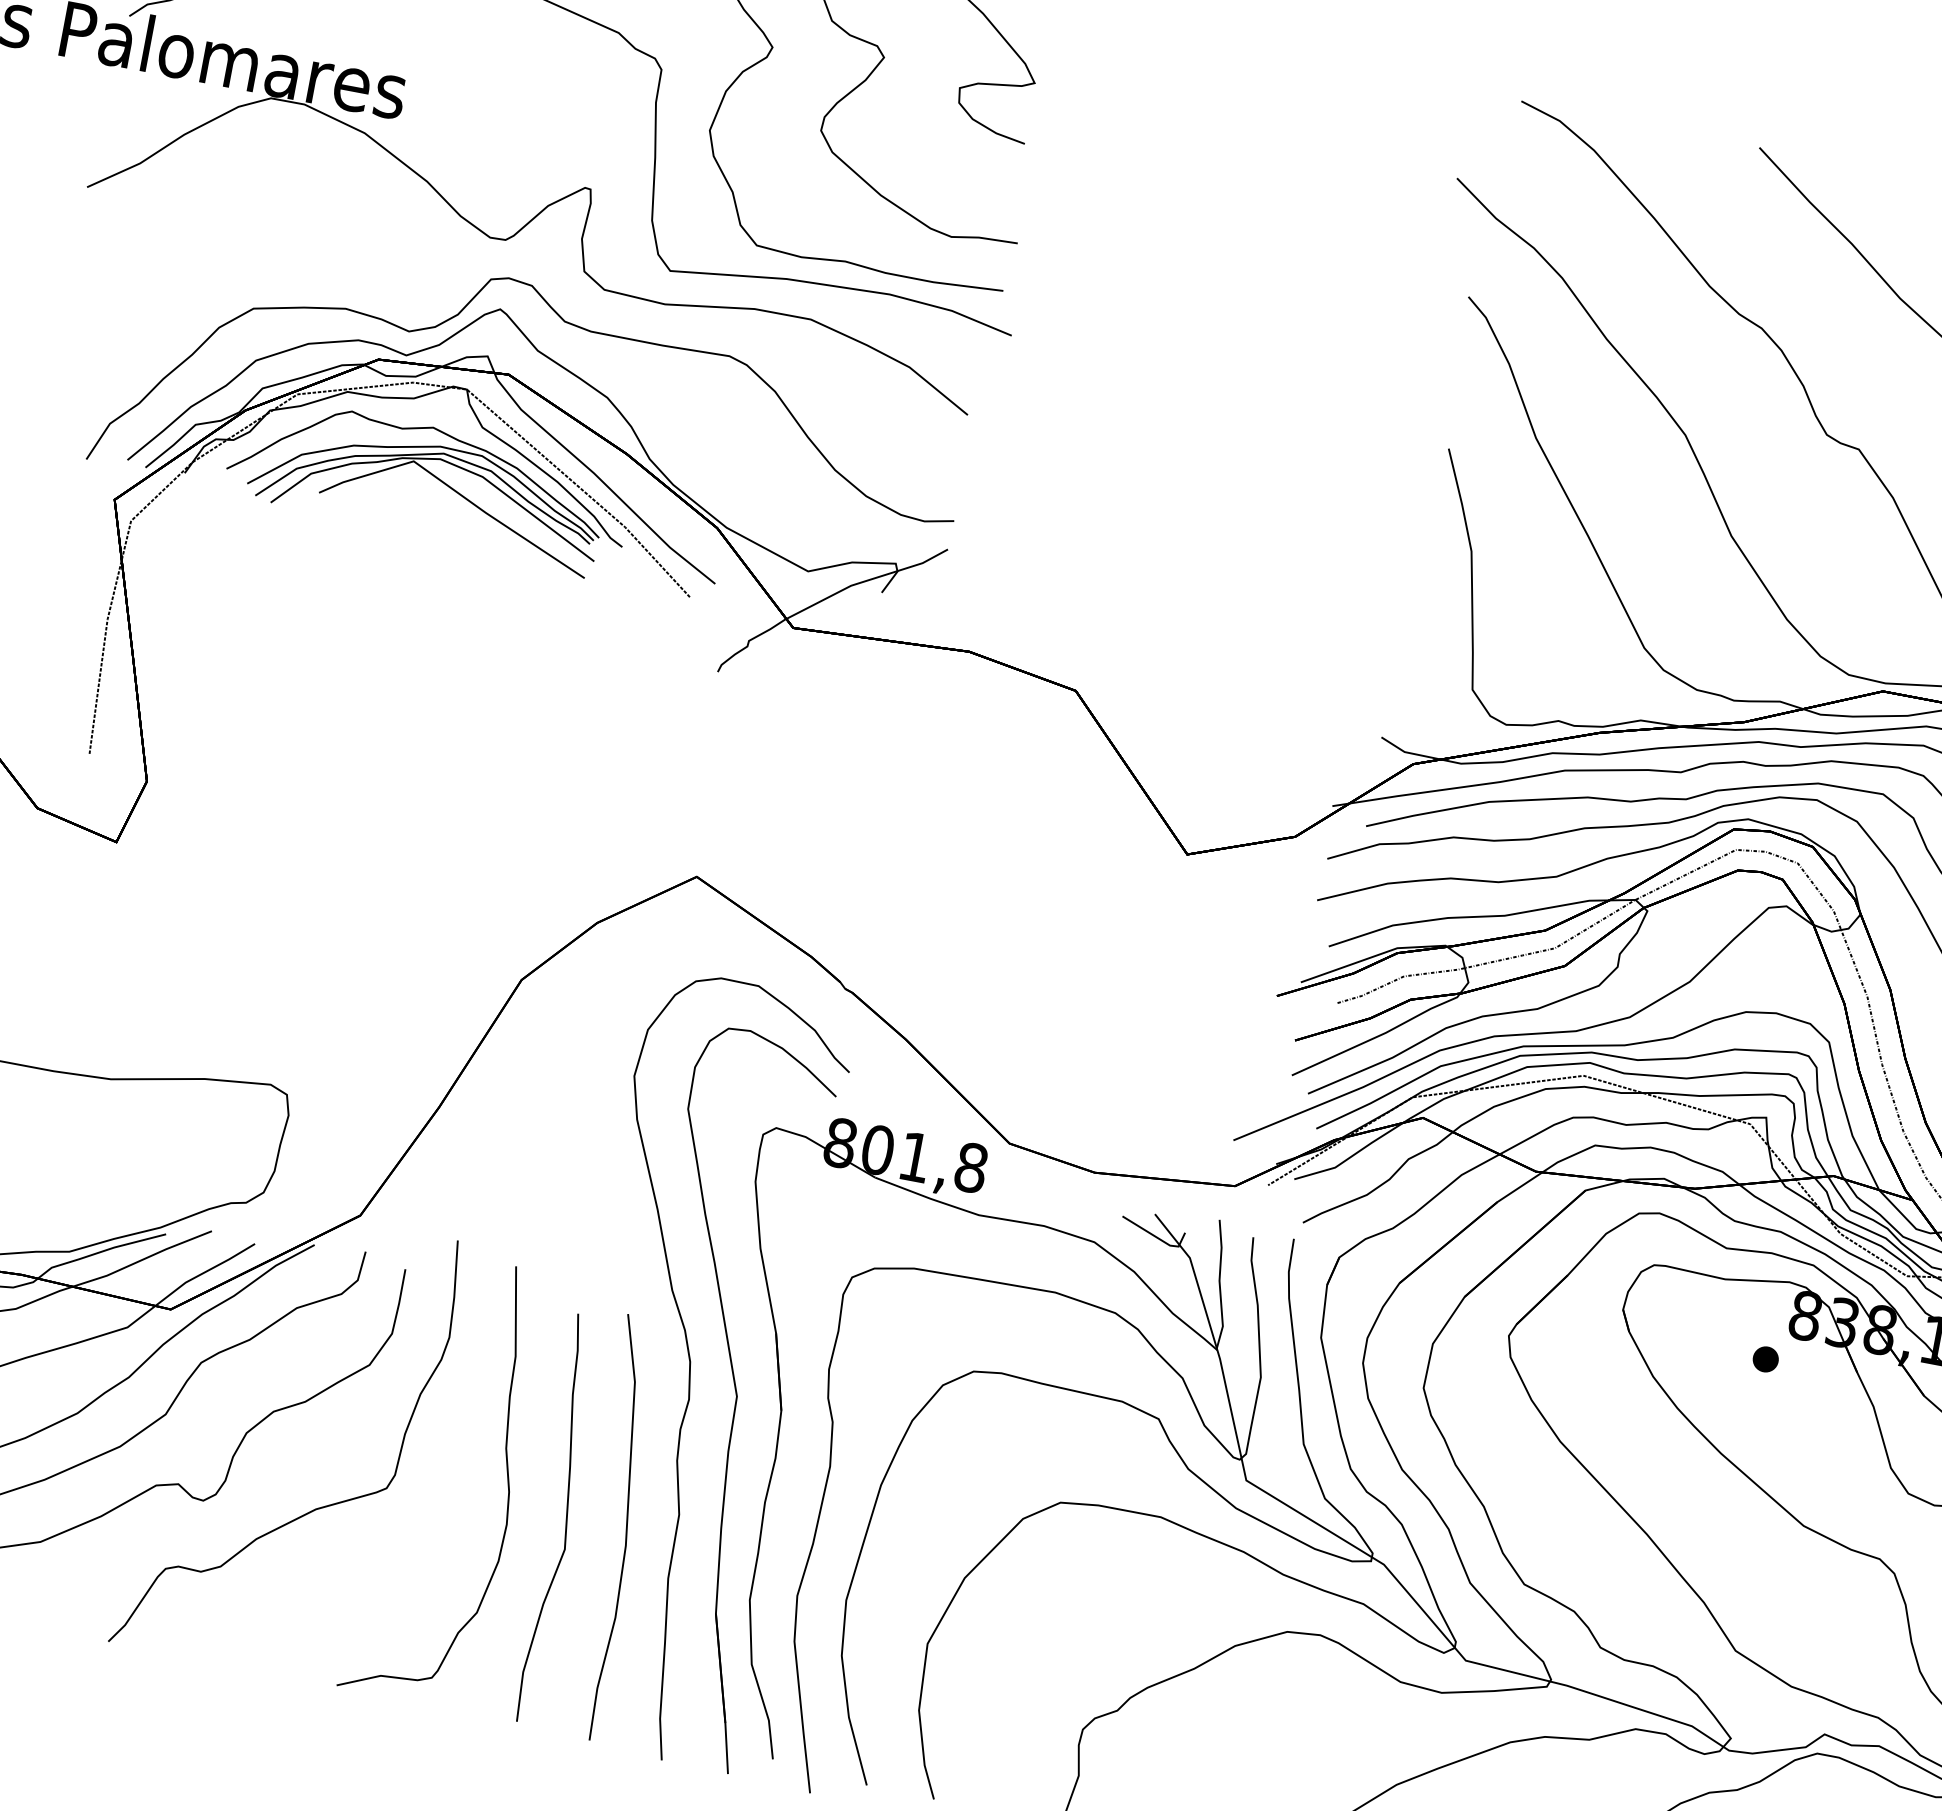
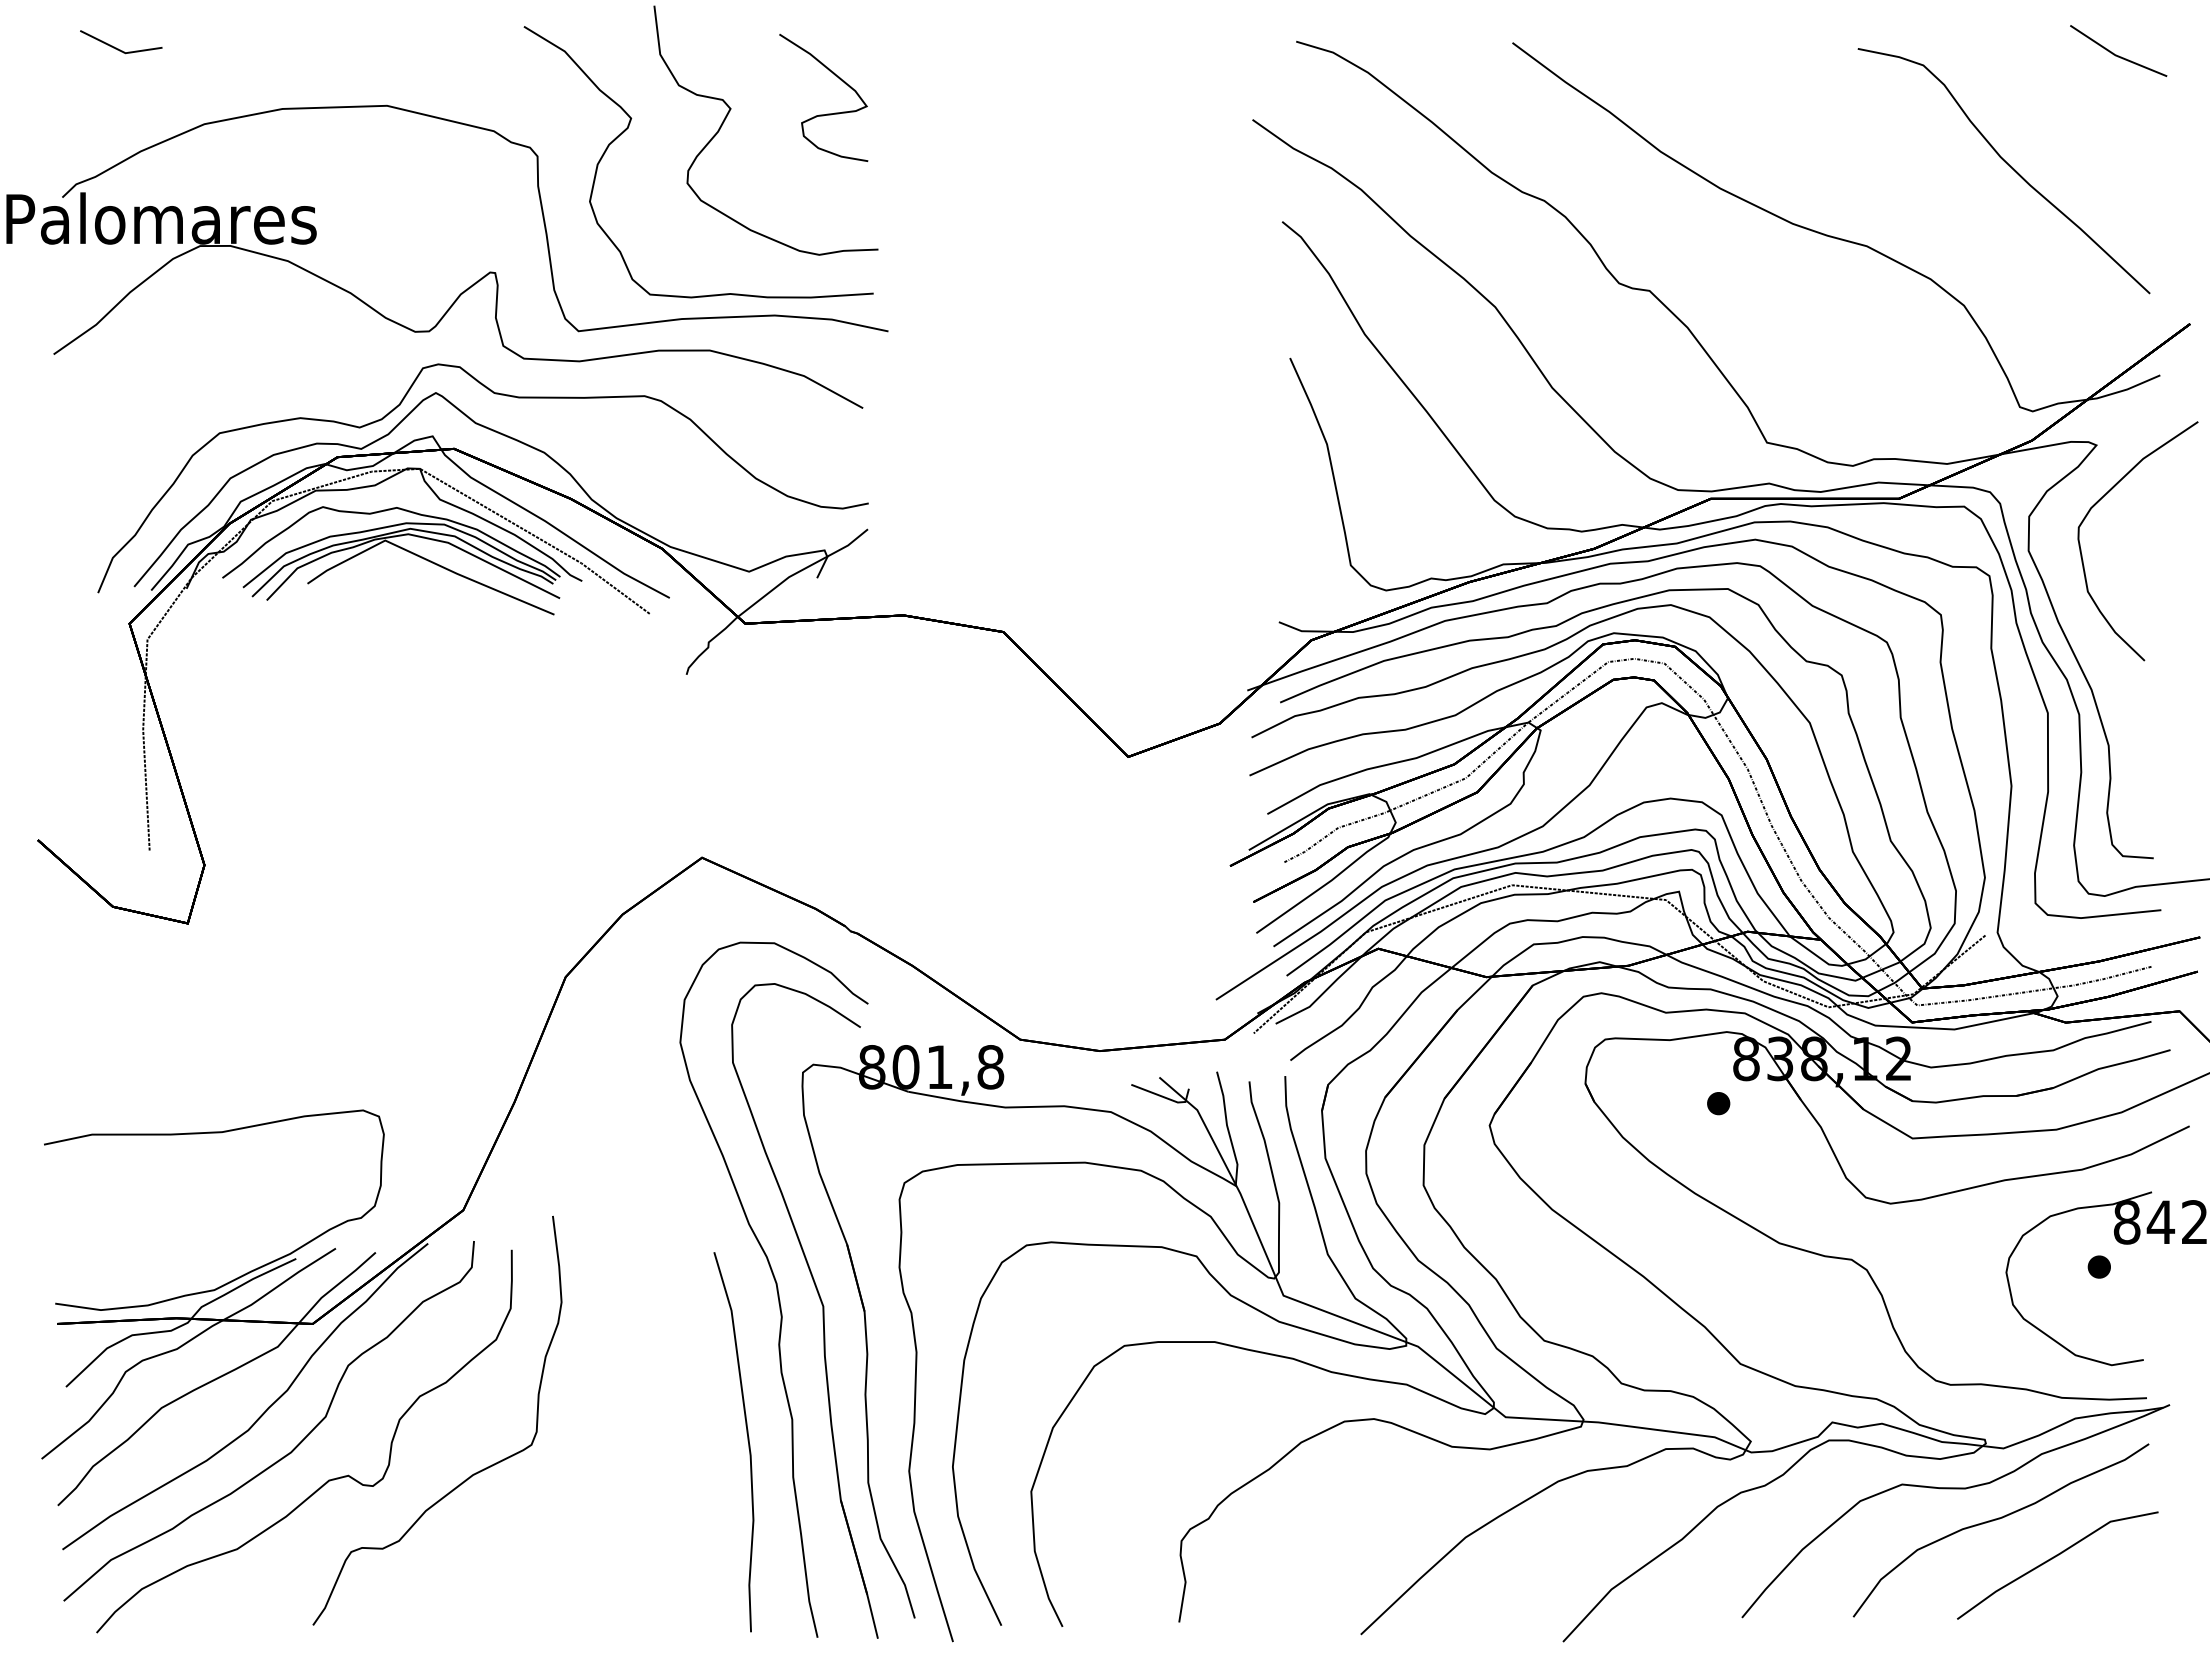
curve: (506, 1475) -> (634, 1413), removed
part: (565, 1520) -> (693, 1443), removed

